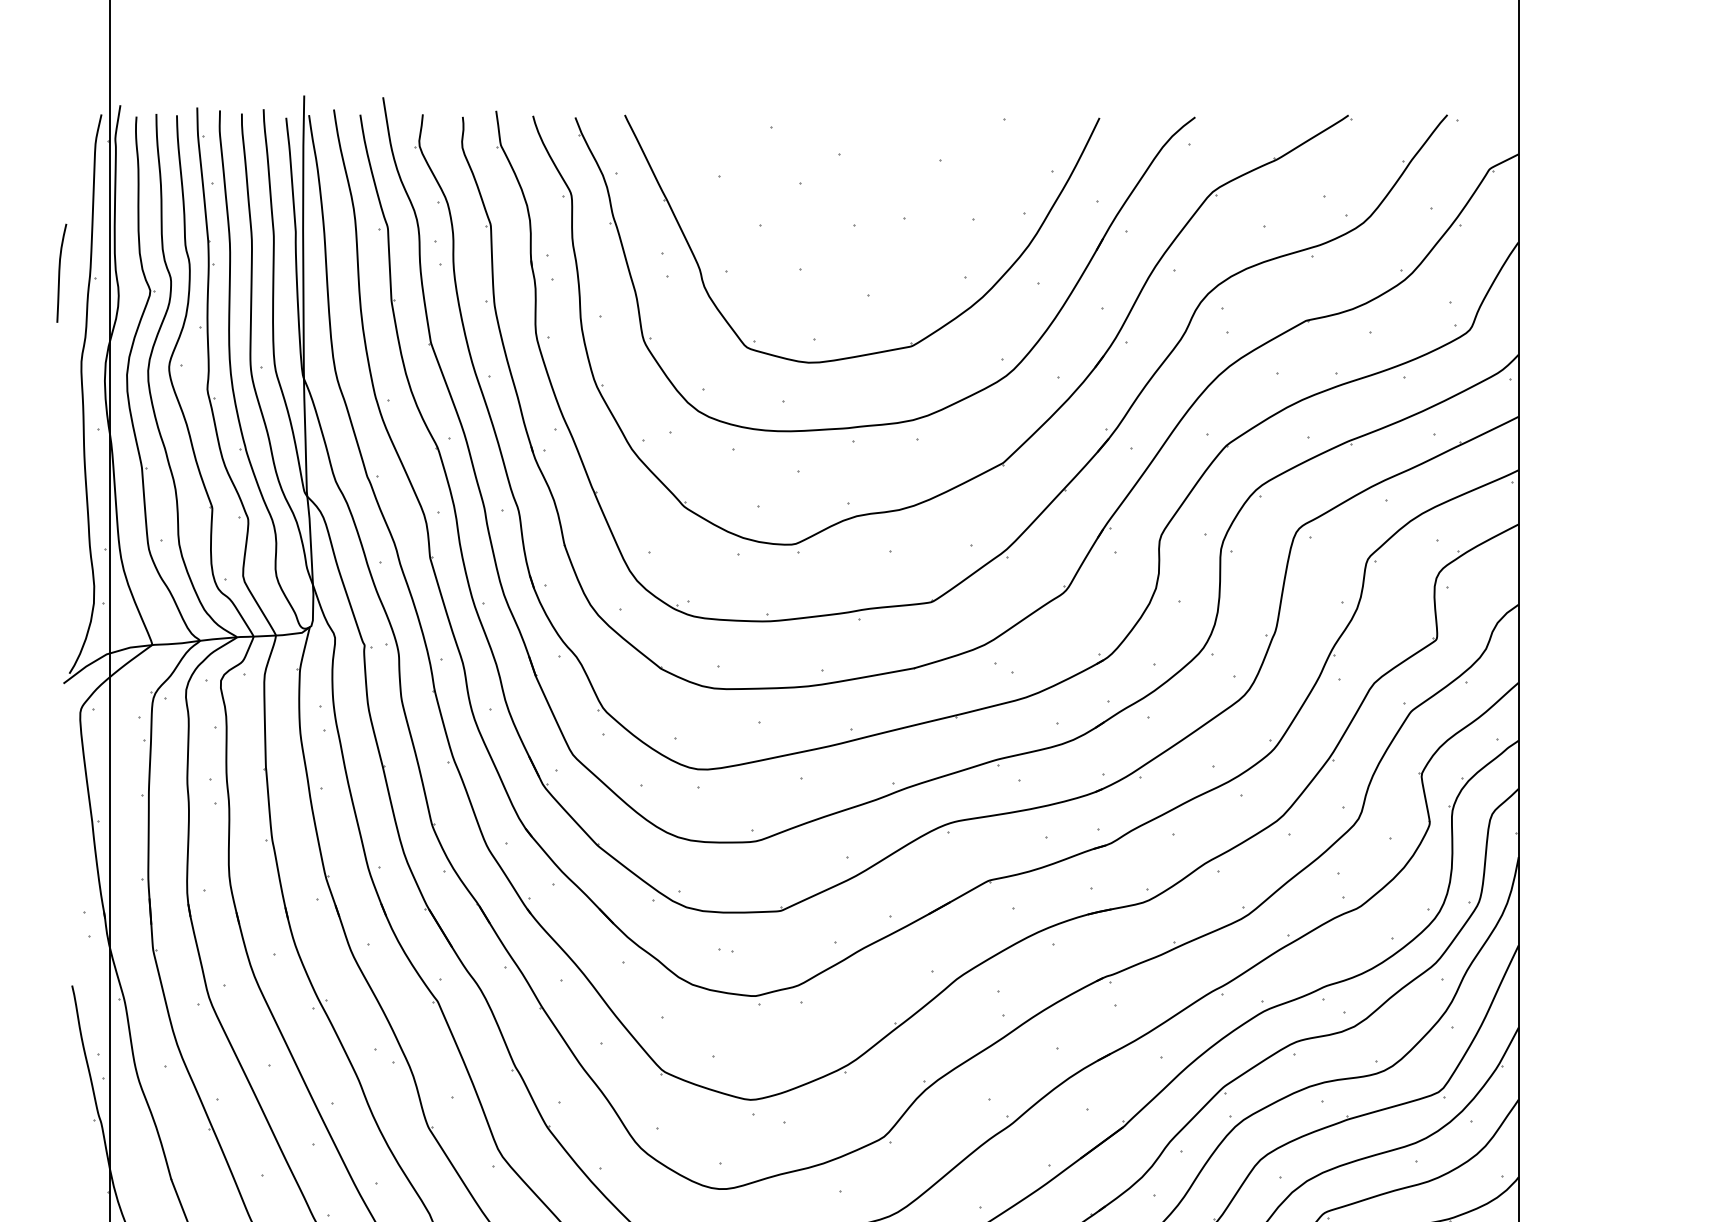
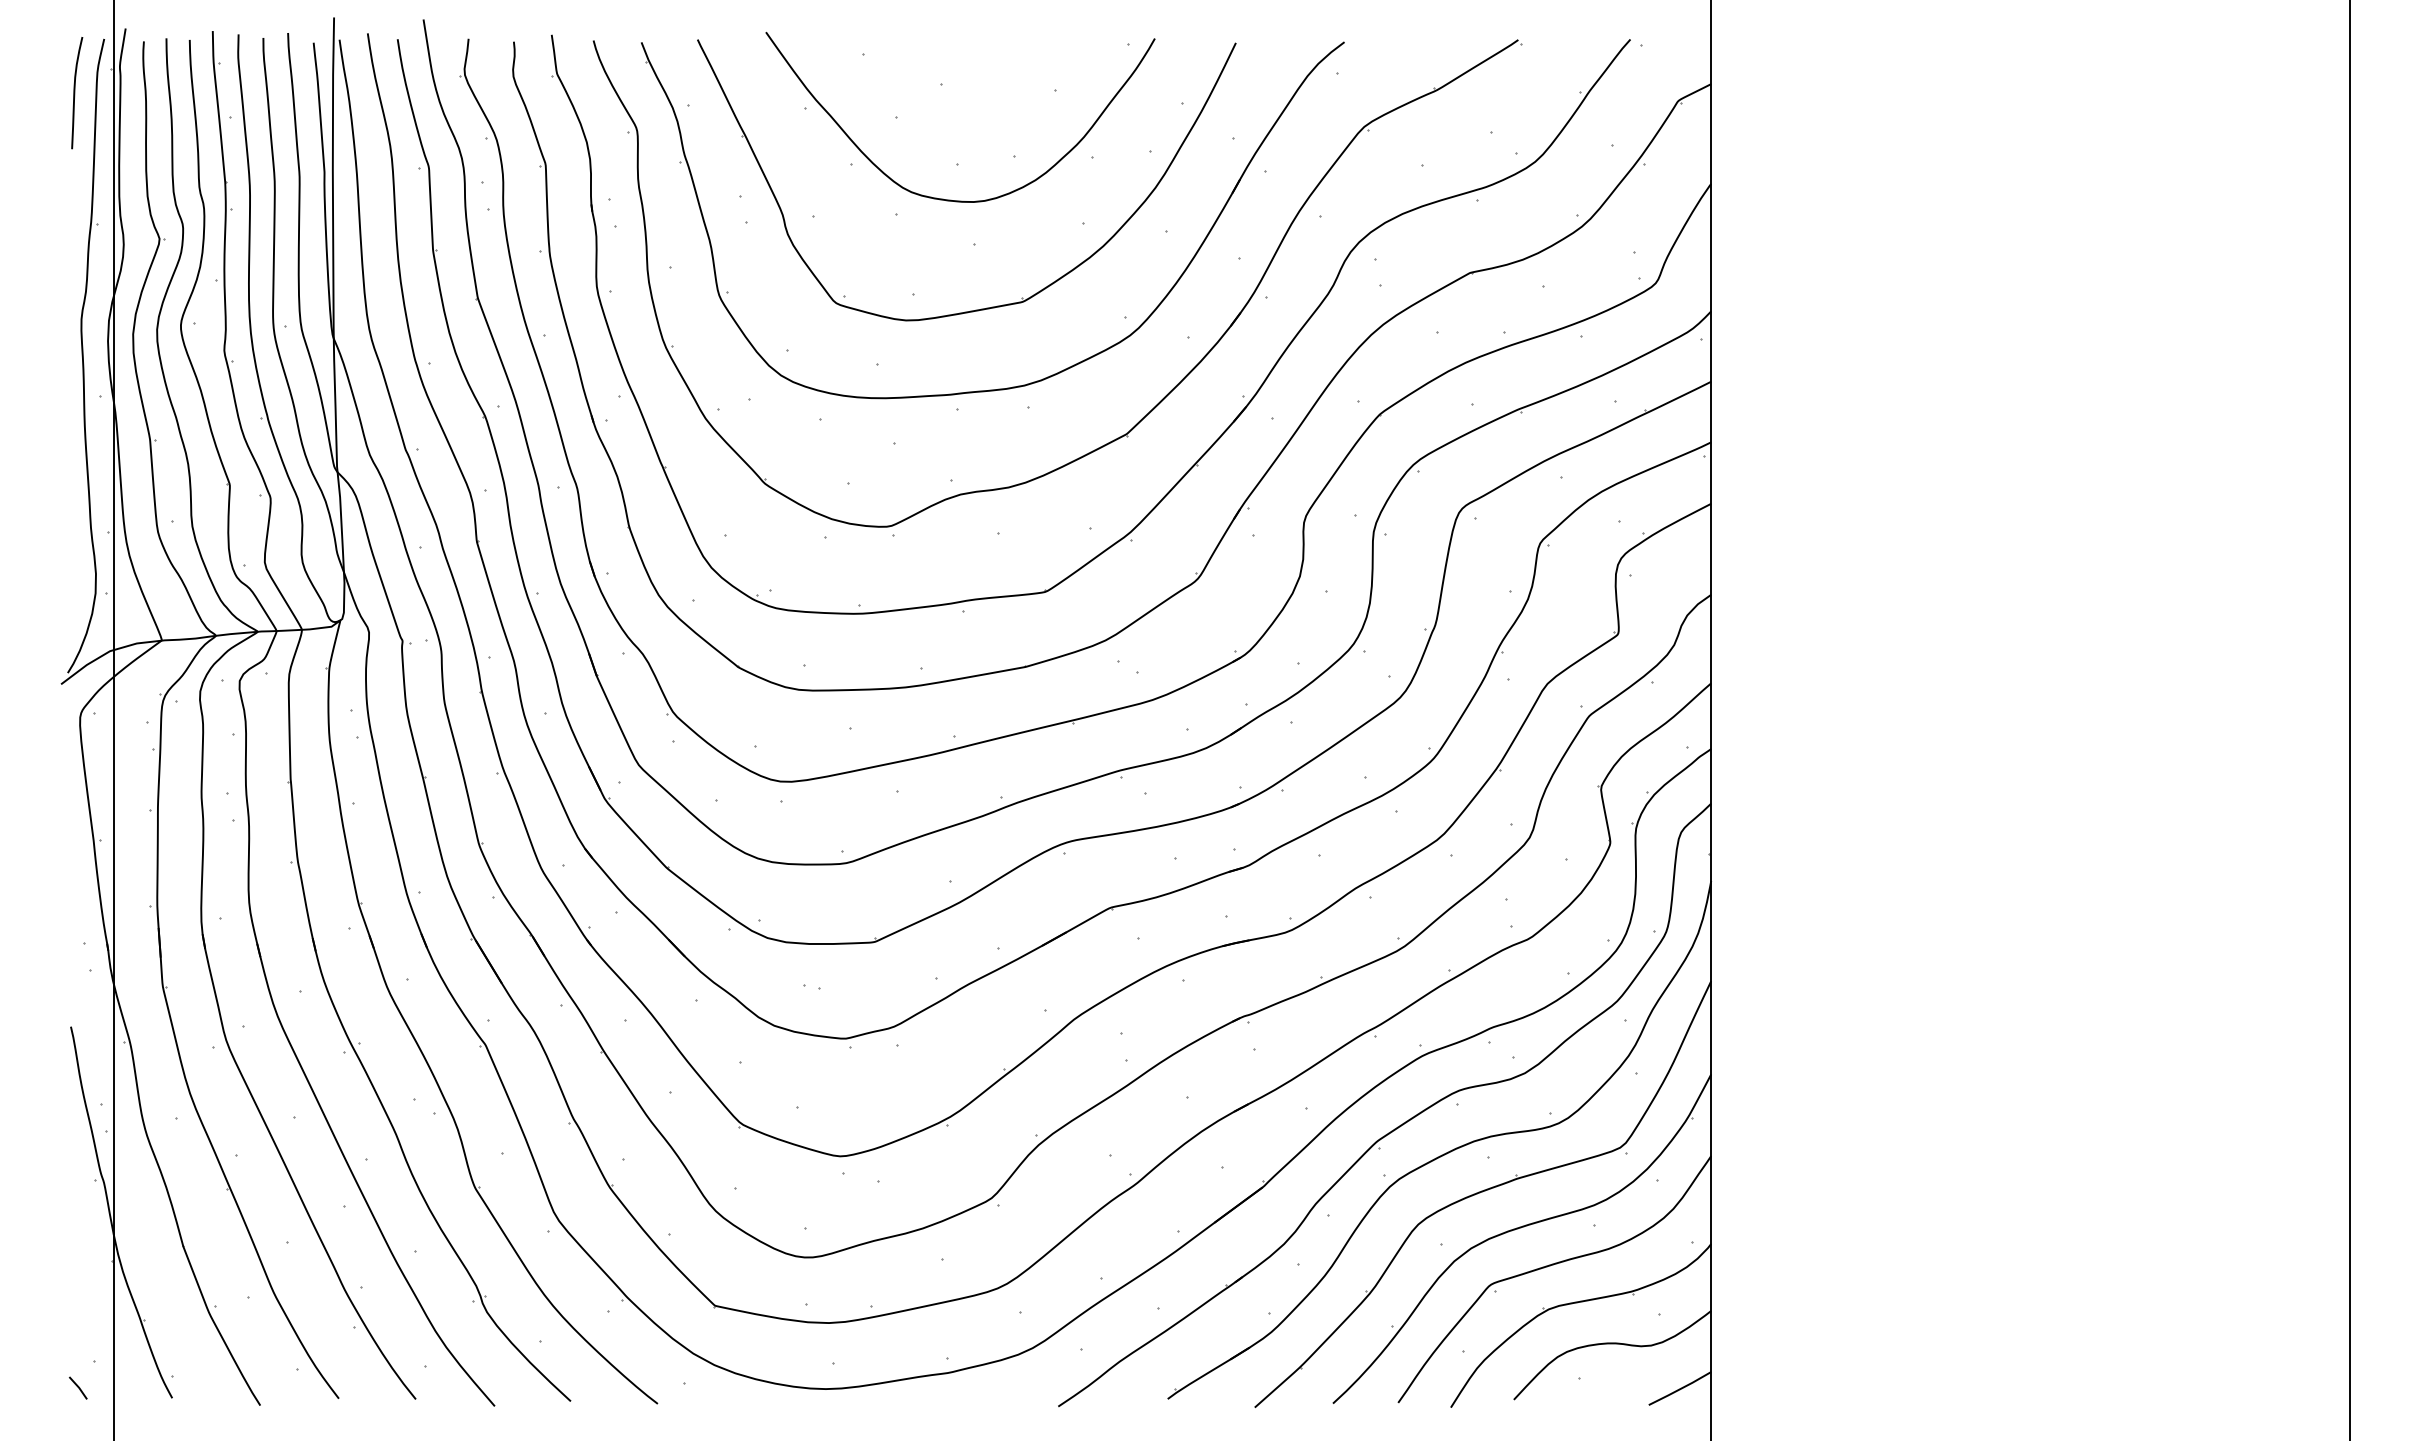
curve: (848, 256) -> (951, 199), added
curve: (60, 273) -> (75, 93), moved

